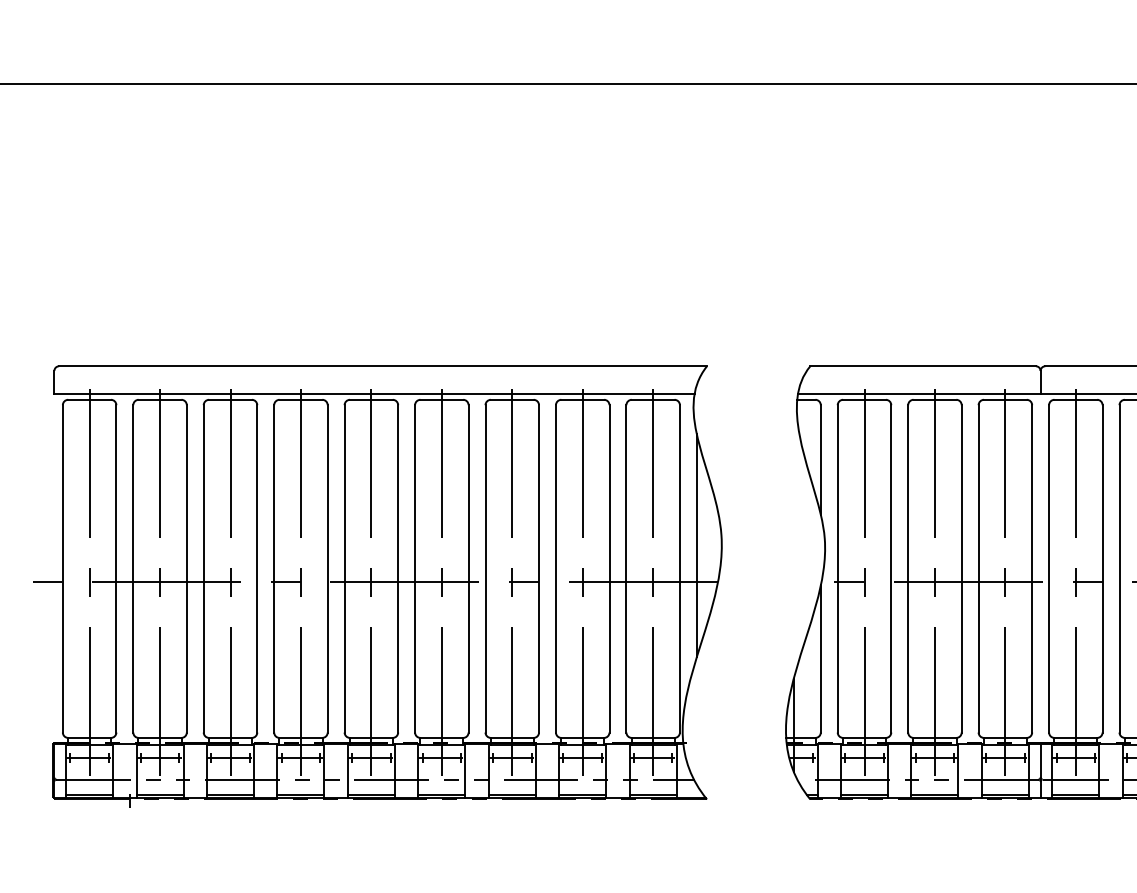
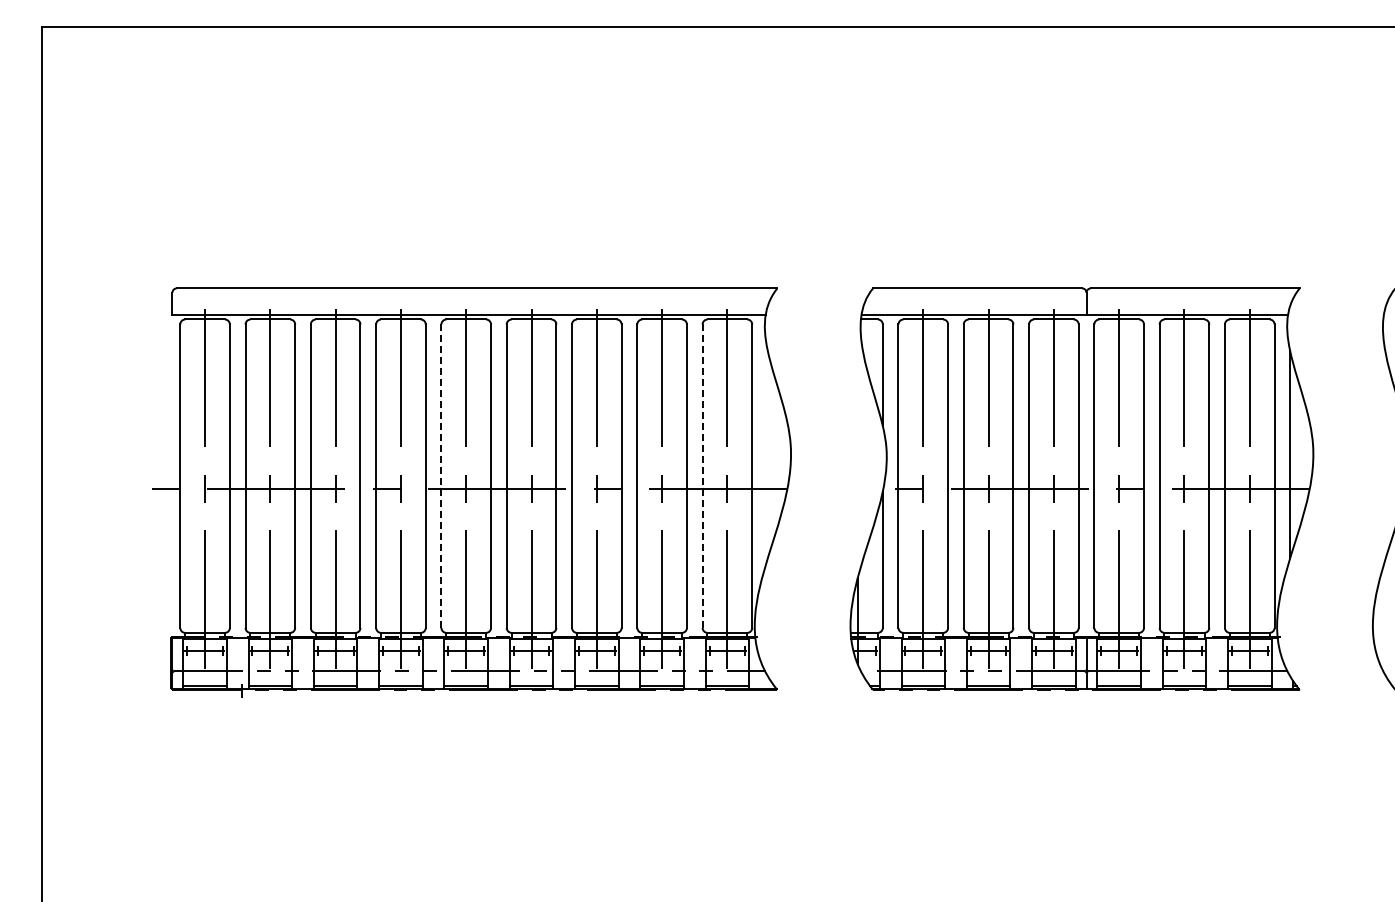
line: (696, 545) -> (767, 454), removed
line: (344, 569) -> (441, 476), solid -> dashed
line: (626, 569) -> (702, 476), solid -> dashed

